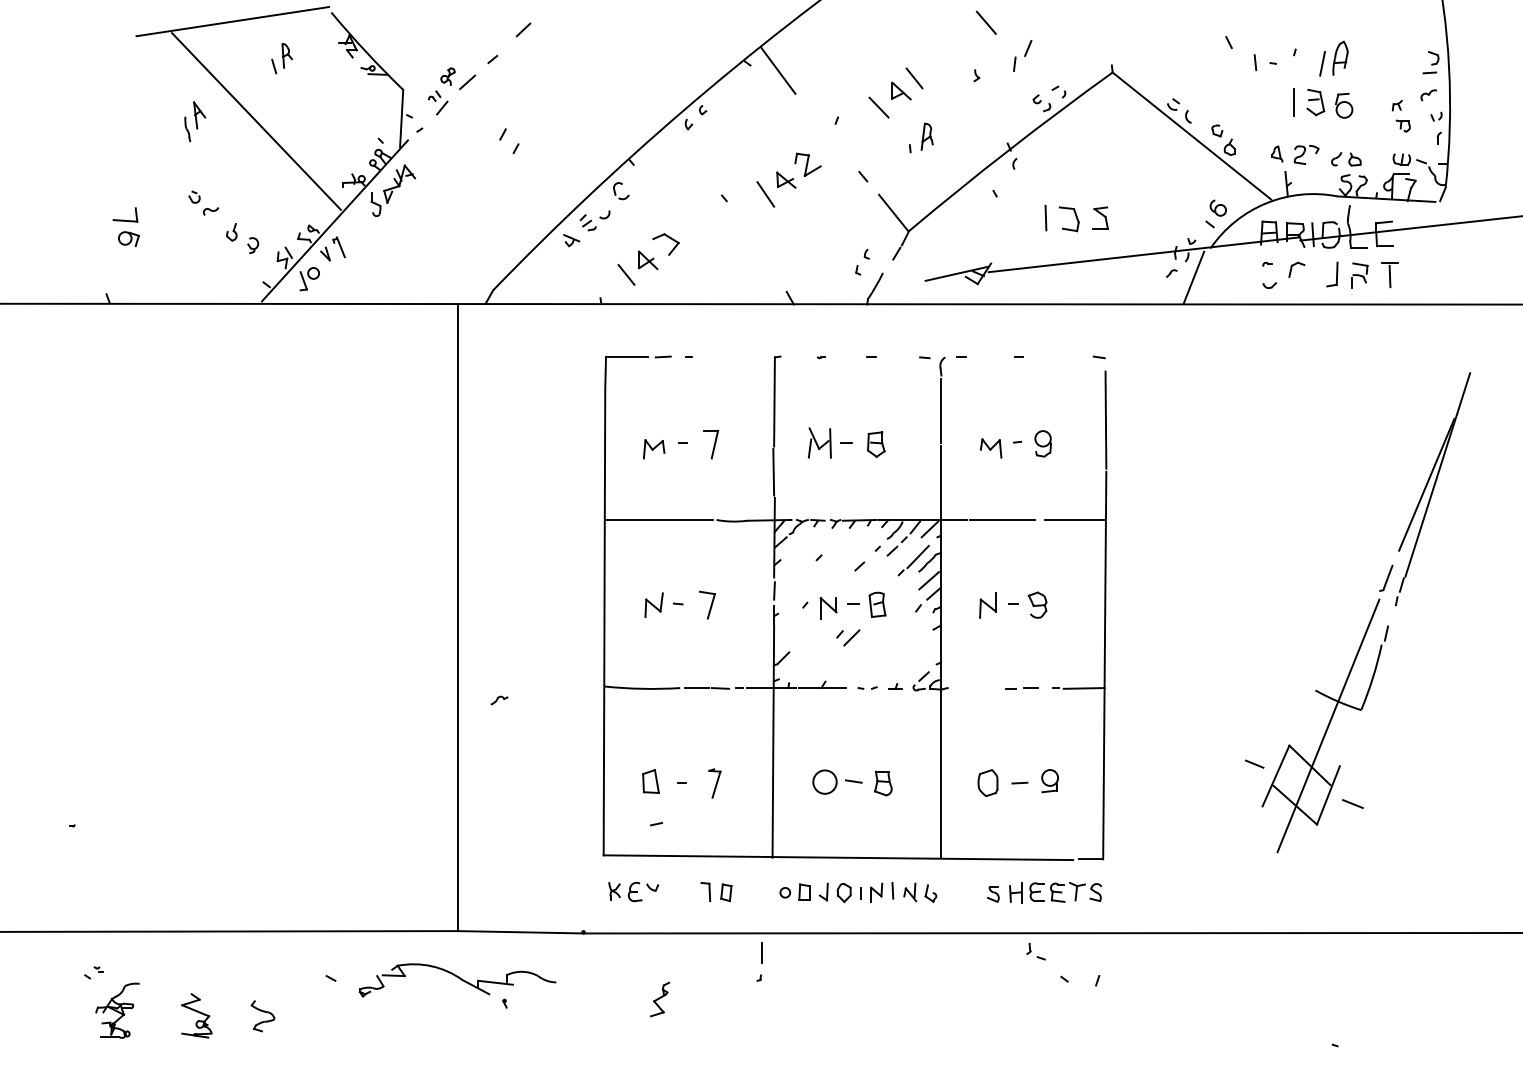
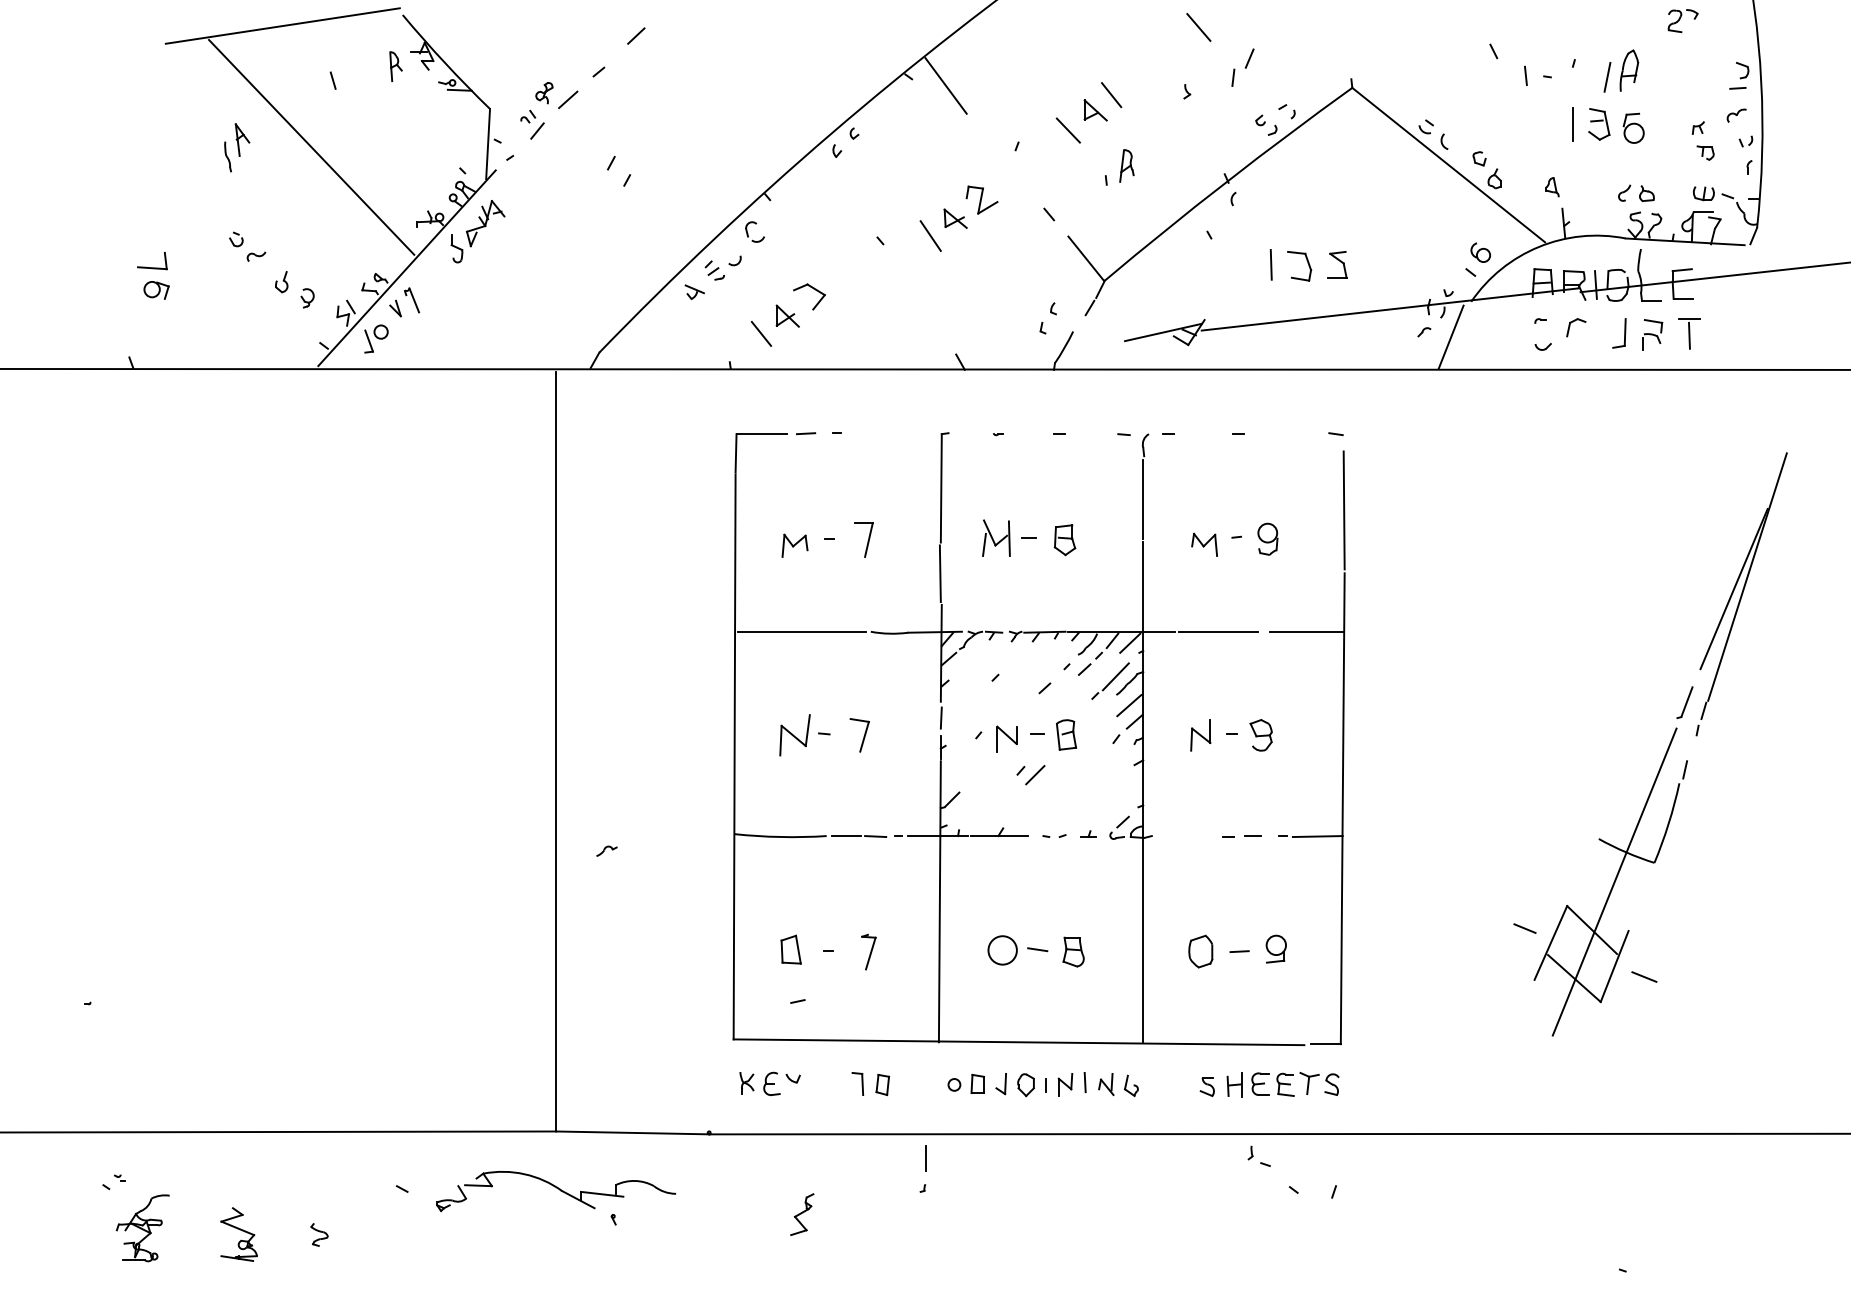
part: (286, 55) -> (395, 66), moved
part: (1306, 155) -> (1682, 21), moved
part: (653, 605) -> (794, 735), size x1.4
part: (262, 1015) -> (319, 1234), size x0.6

